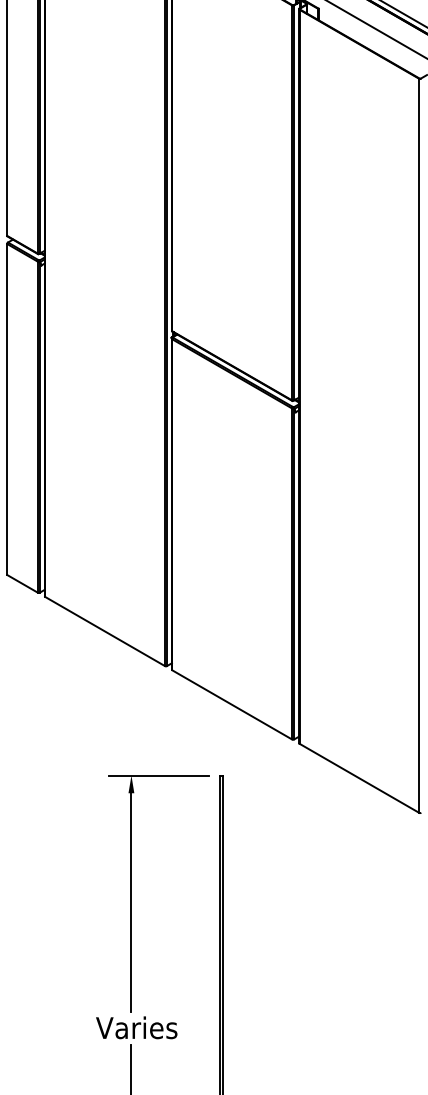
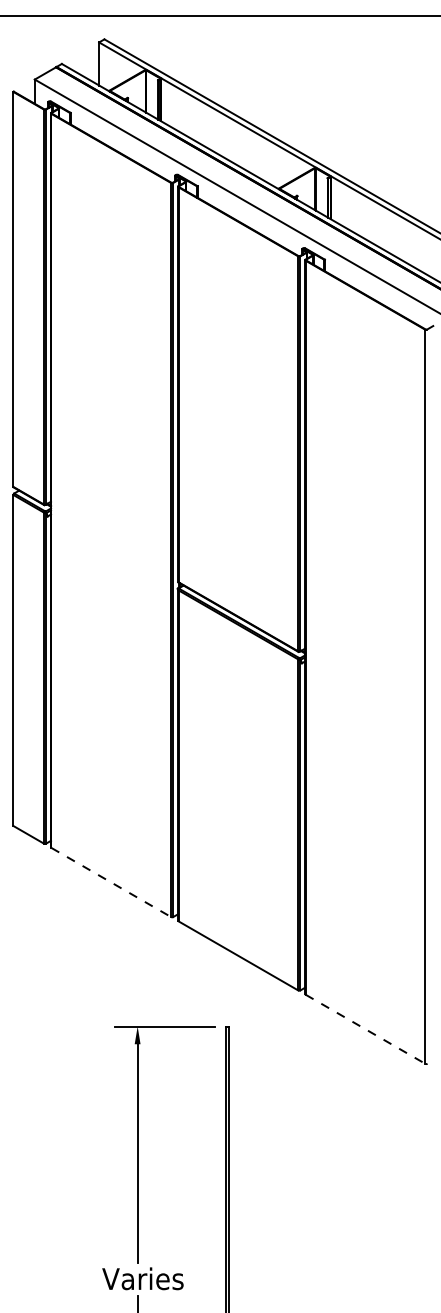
line: (105, 631) -> (111, 882), solid -> dashed
line: (359, 778) -> (365, 1029), solid -> dashed

